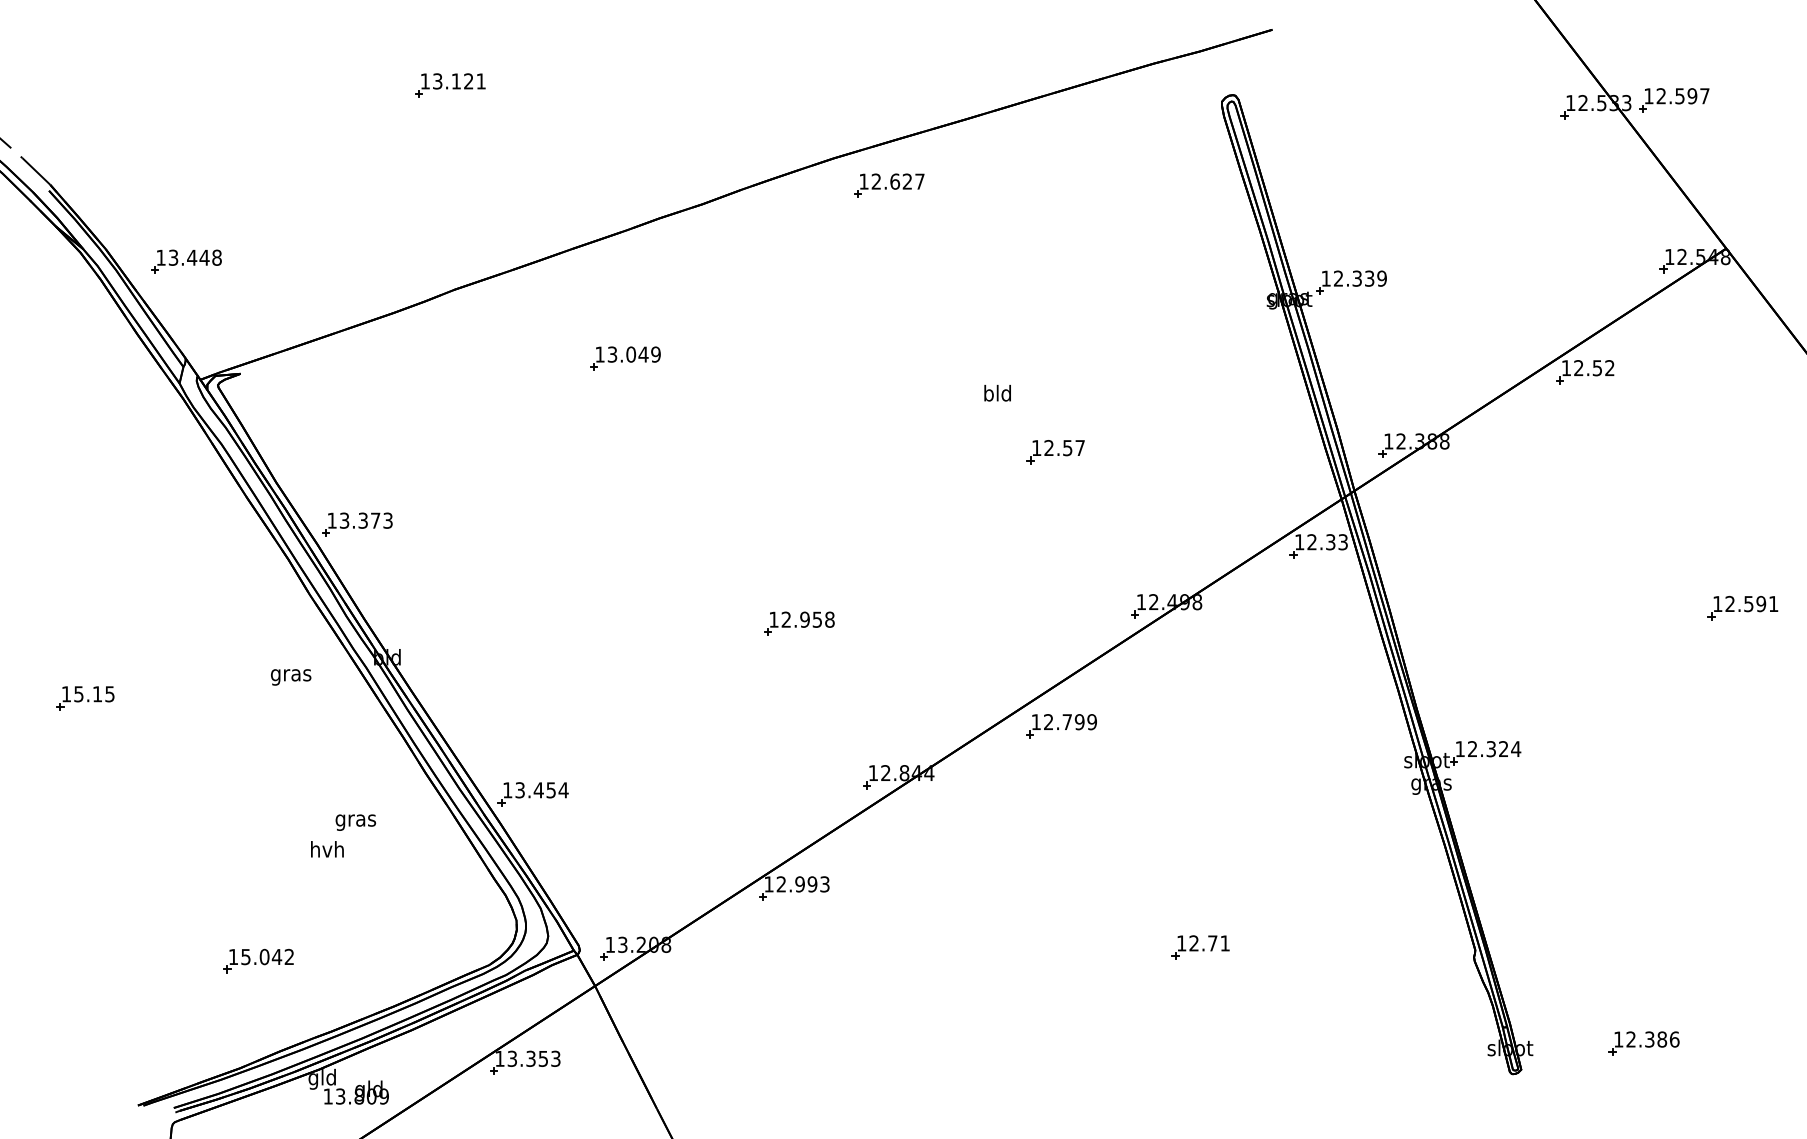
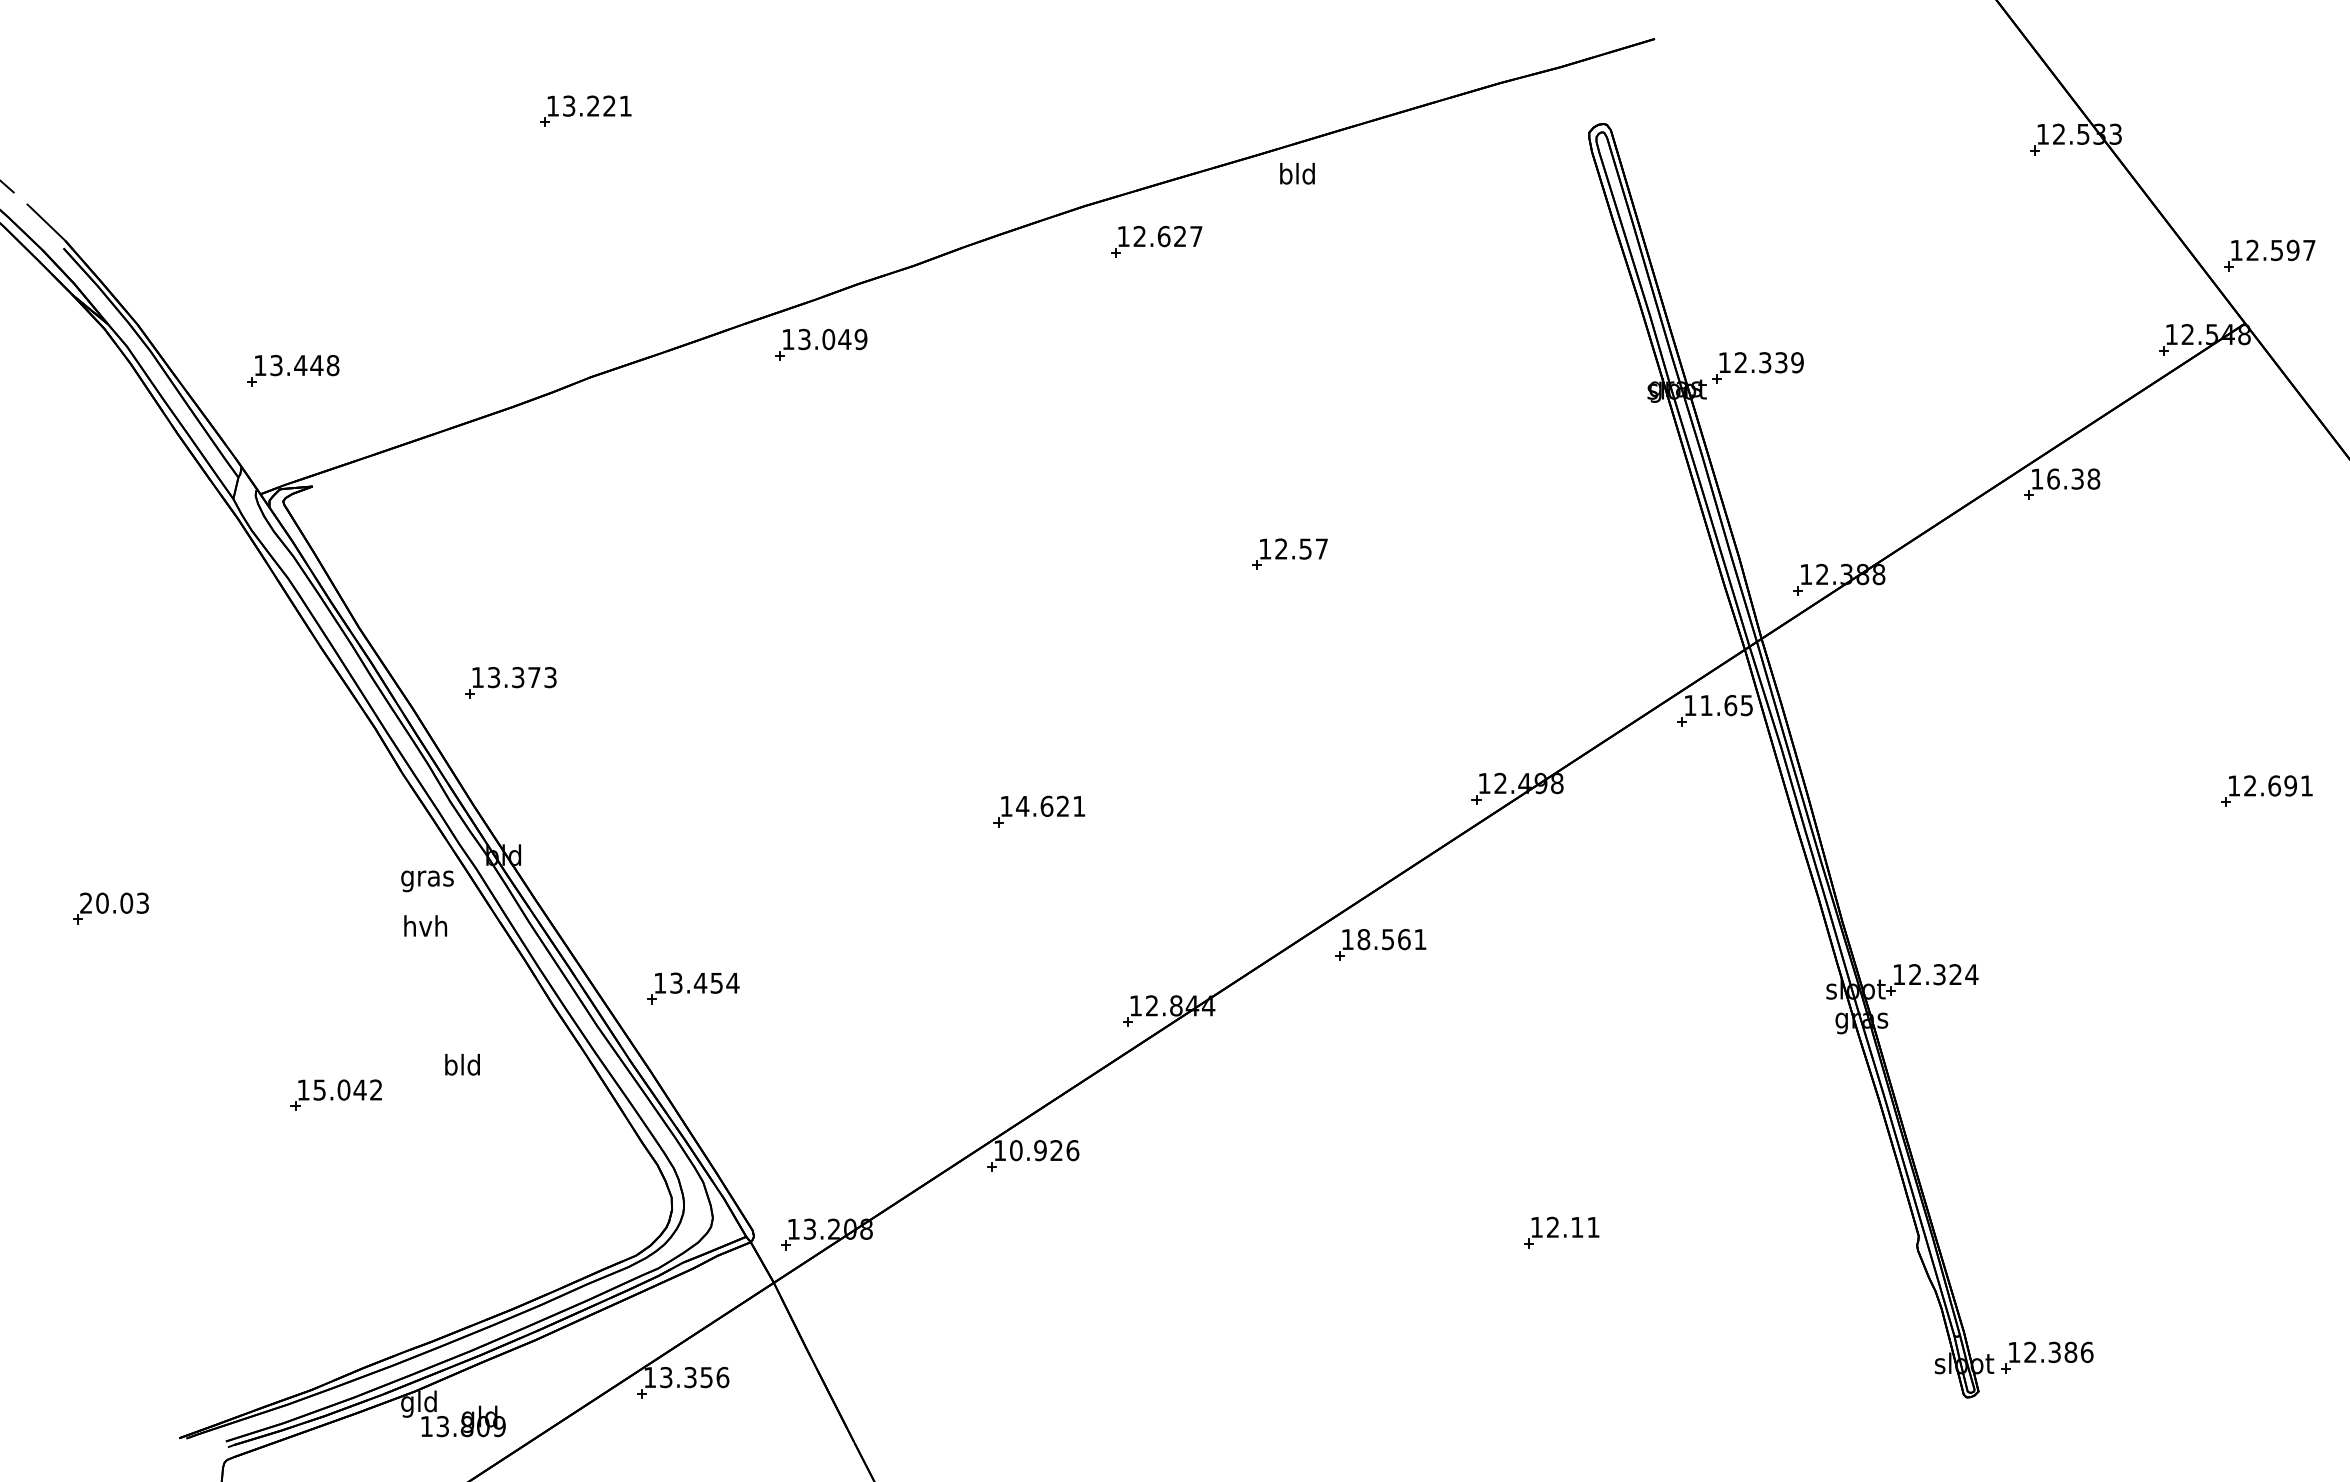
text: (456, 80) -> (593, 105), 13.121 -> 13.221
part: (1674, 100) -> (2269, 255), moved
part: (186, 261) -> (293, 370), moved
part: (625, 358) -> (821, 344), moved
text: (1594, 367) -> (2073, 478), 12.52 -> 16.38
text: (997, 393) -> (1297, 173), moved
part: (1055, 451) -> (1289, 553), moved
part: (357, 524) -> (510, 682), moved
text: (1327, 542) -> (1726, 705), 12.33 -> 11.65
text: (1748, 603) -> (2274, 785), 12.591 -> 12.691
text: (807, 619) -> (1050, 805), 12.958 -> 14.621
text: (291, 677) -> (427, 881), moved
text: (88, 693) -> (114, 902), 15.15 -> 20.03
text: (1069, 722) -> (1391, 939), 12.799 -> 18.561
part: (533, 794) -> (693, 988), moved
text: (355, 820) -> (462, 1067), gras -> bld
text: (327, 848) -> (425, 925), moved
text: (803, 884) -> (1044, 1150), 12.993 -> 10.926
text: (1212, 943) -> (1577, 1227), 12.71 -> 12.11
part: (258, 960) -> (335, 1094), moved
part: (1644, 1043) -> (2047, 1357), moved
text: (555, 1058) -> (722, 1377), 13.353 -> 13.356

